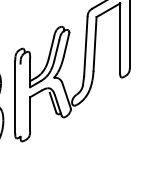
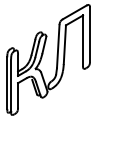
line: (21, 100) -> (11, 85), added

